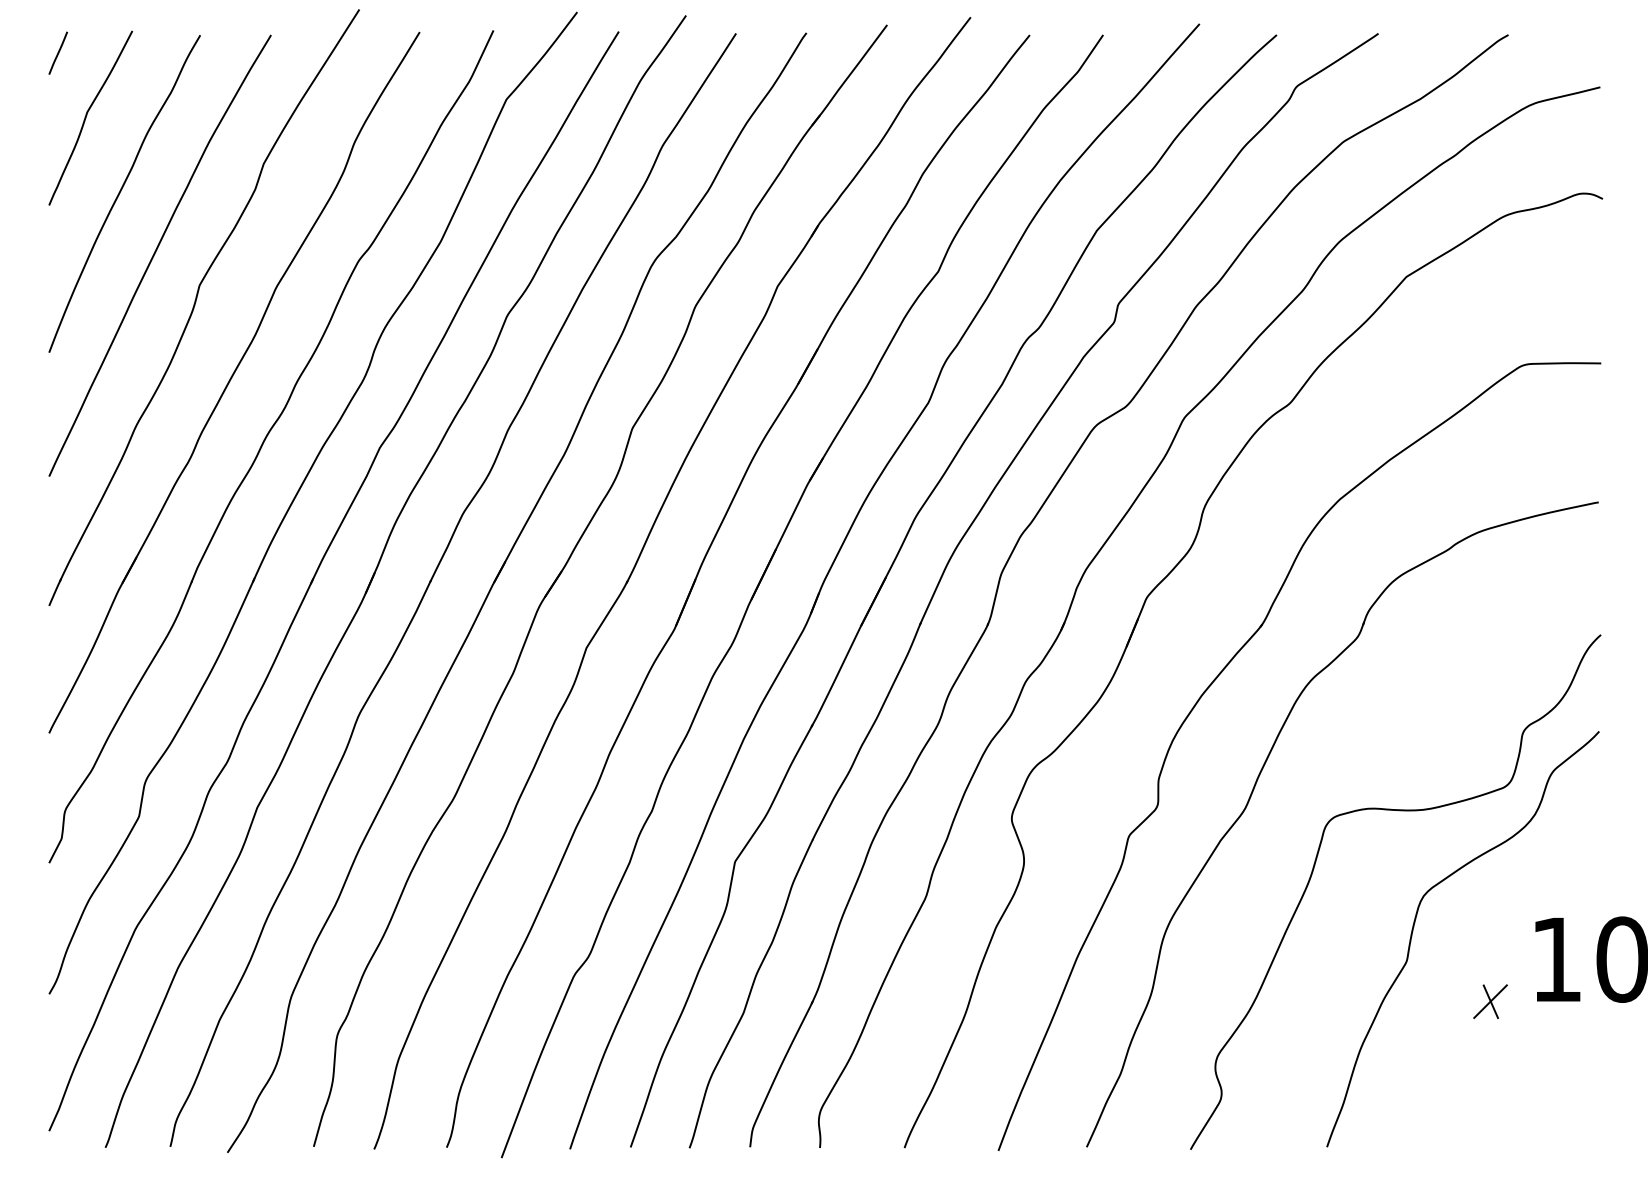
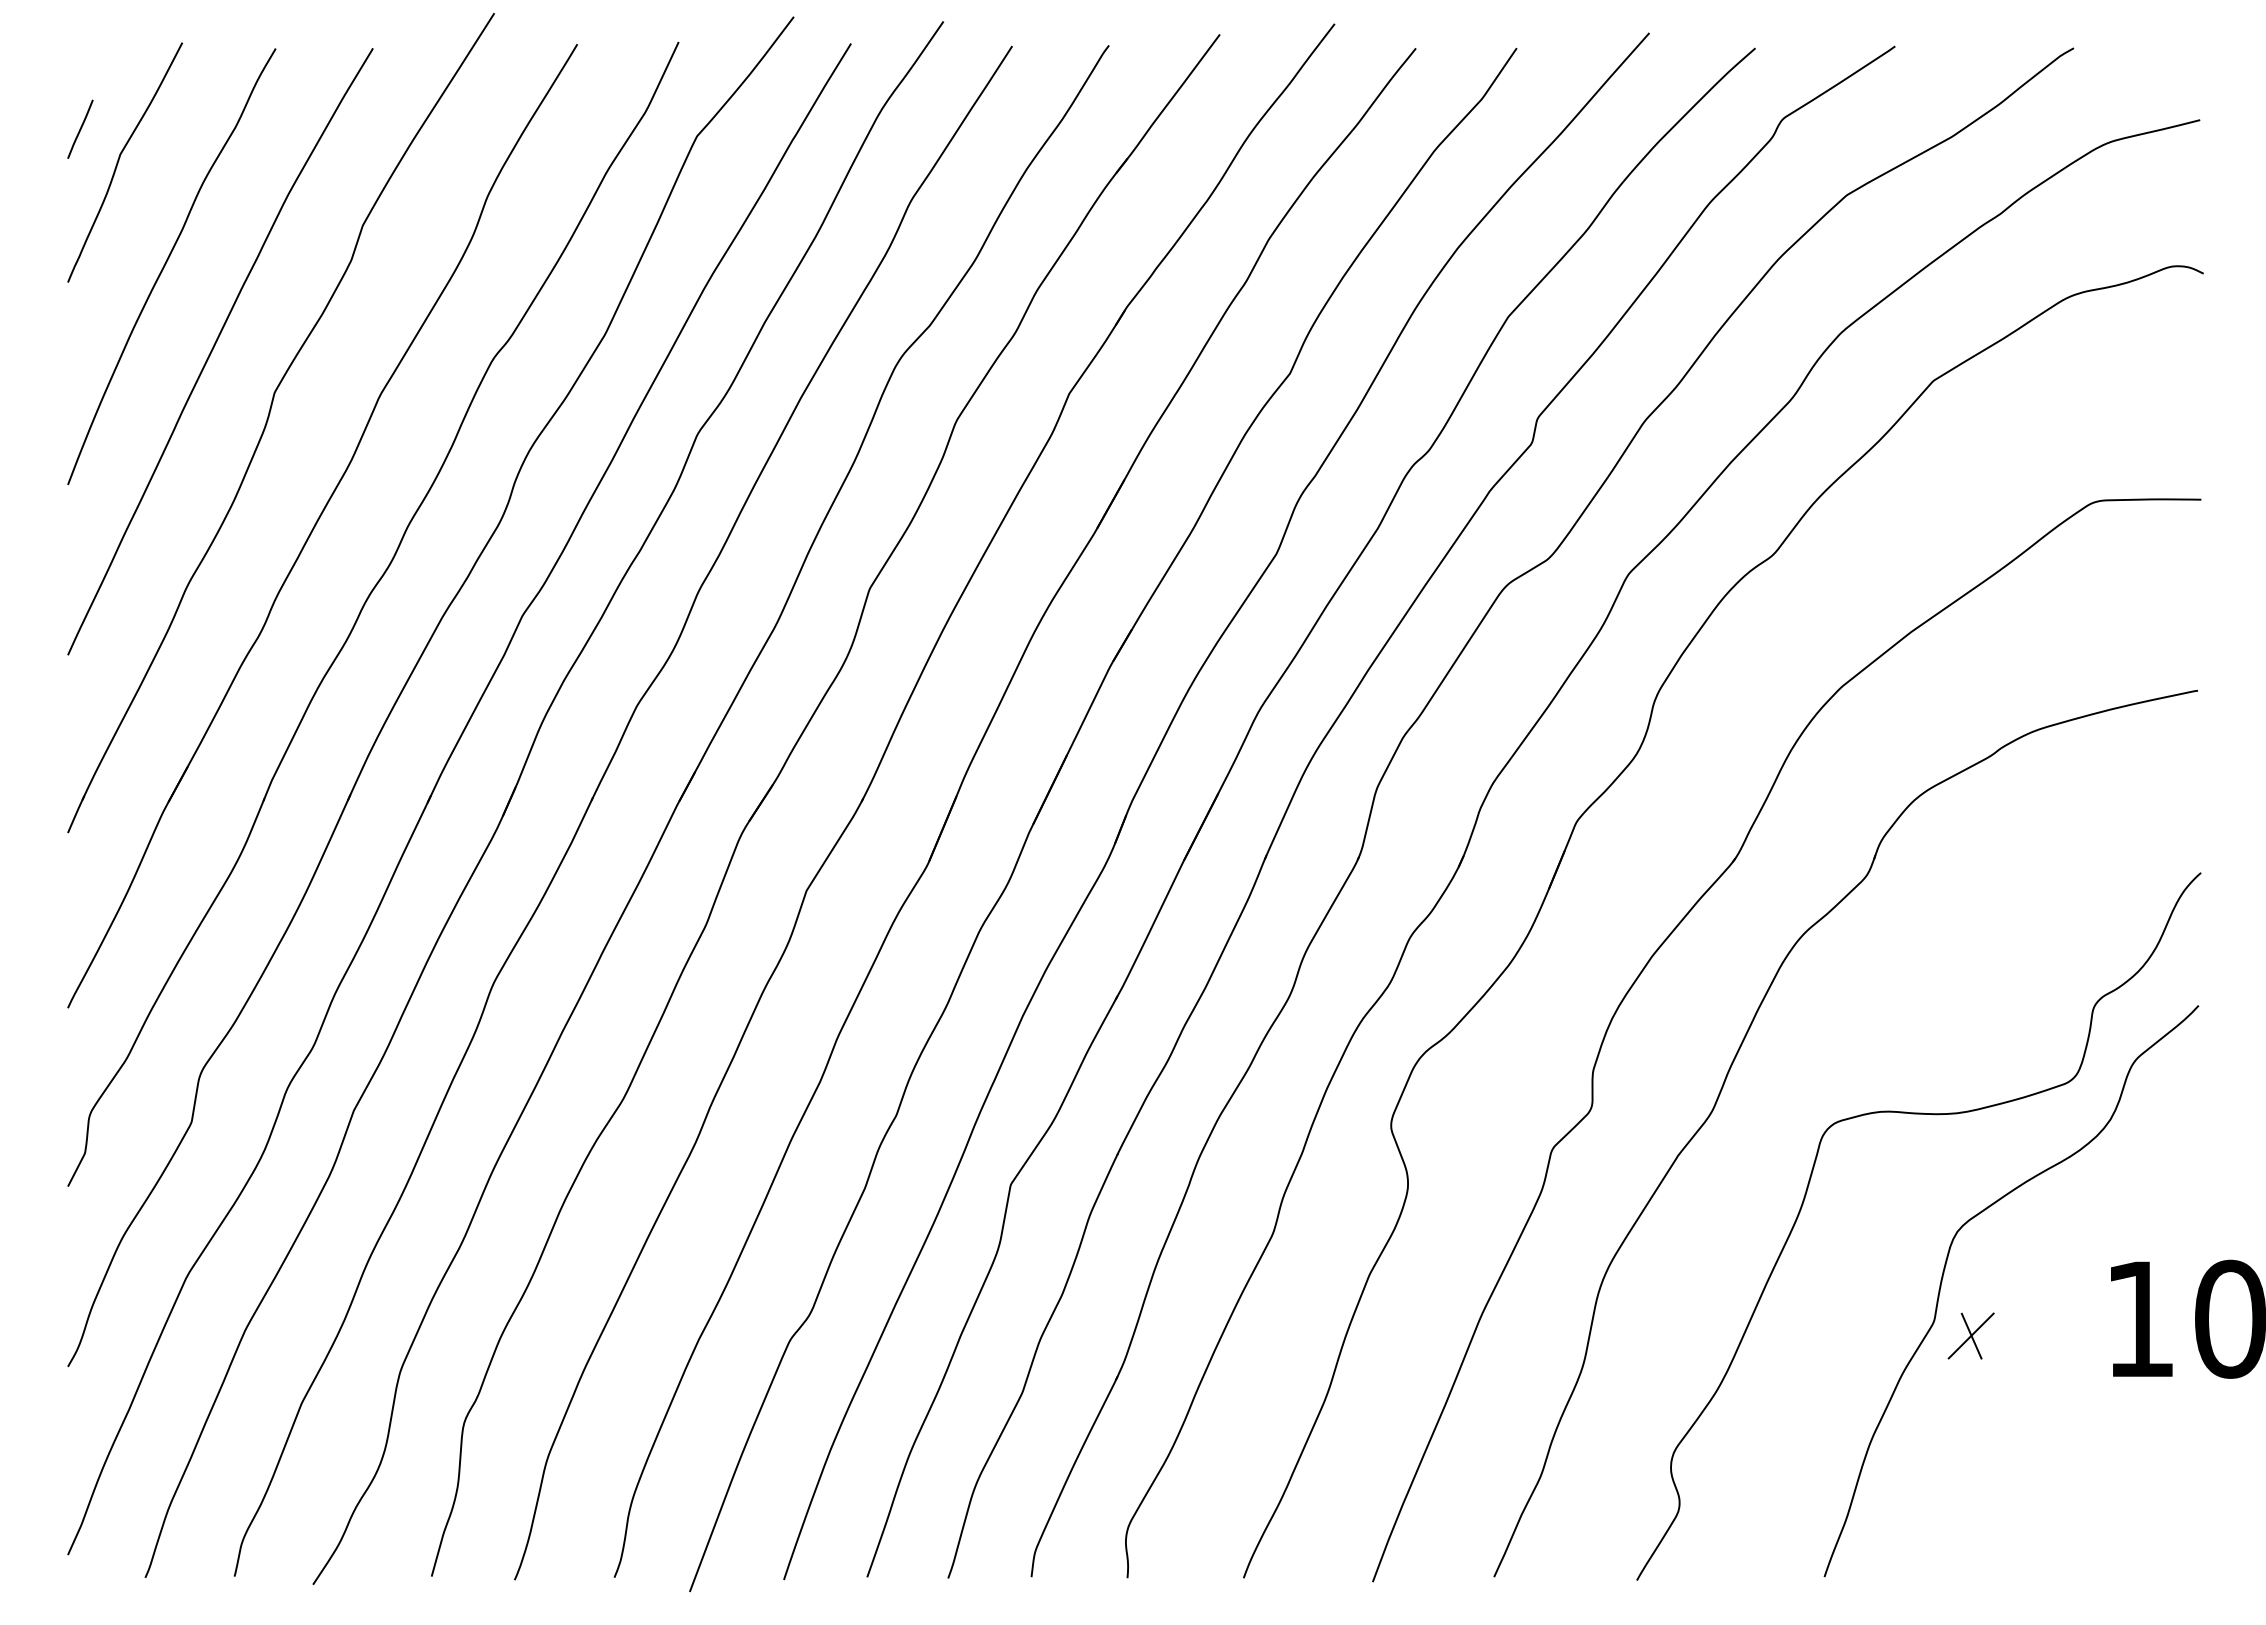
line: (58, 52) -> (80, 128), moved
part: (1490, 1001) -> (1970, 1335), moved

